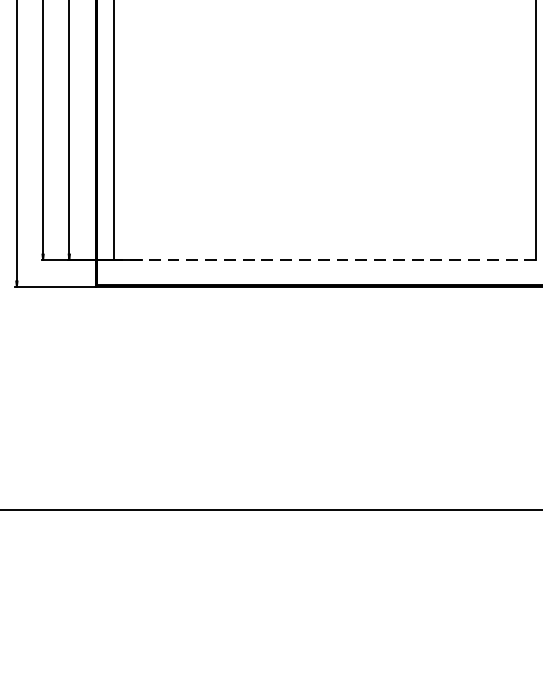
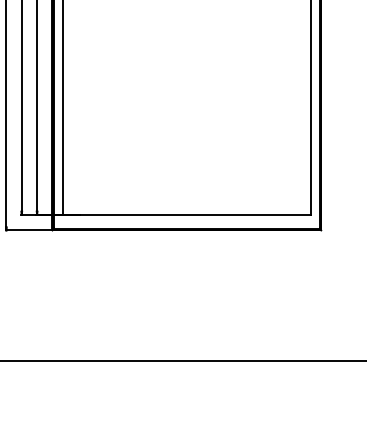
line: (324, 259) -> (186, 214), dashed -> solid

